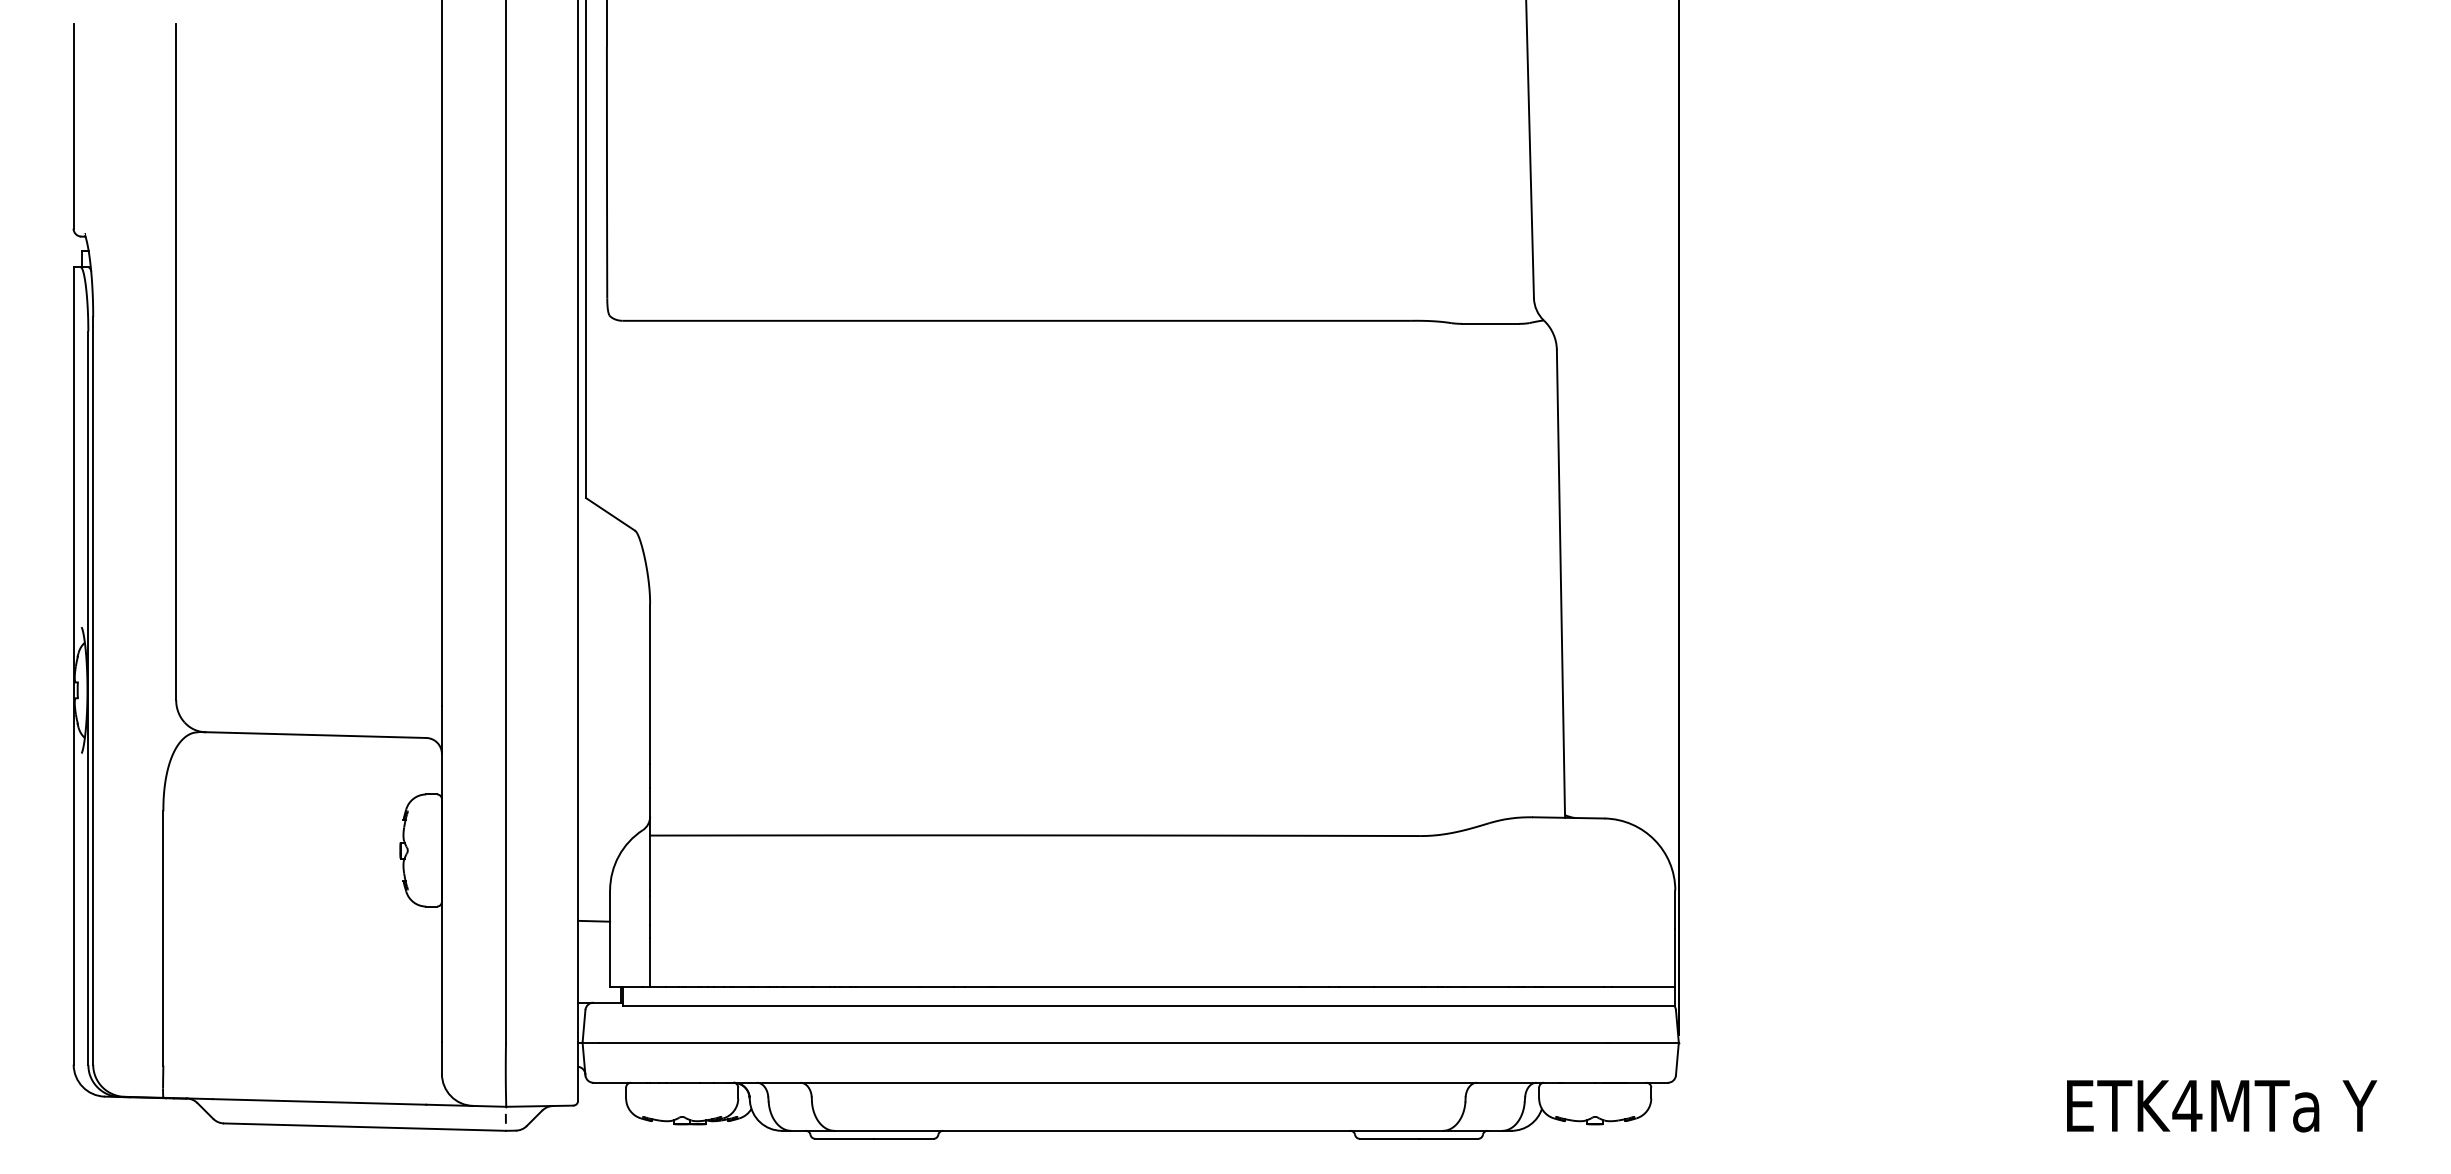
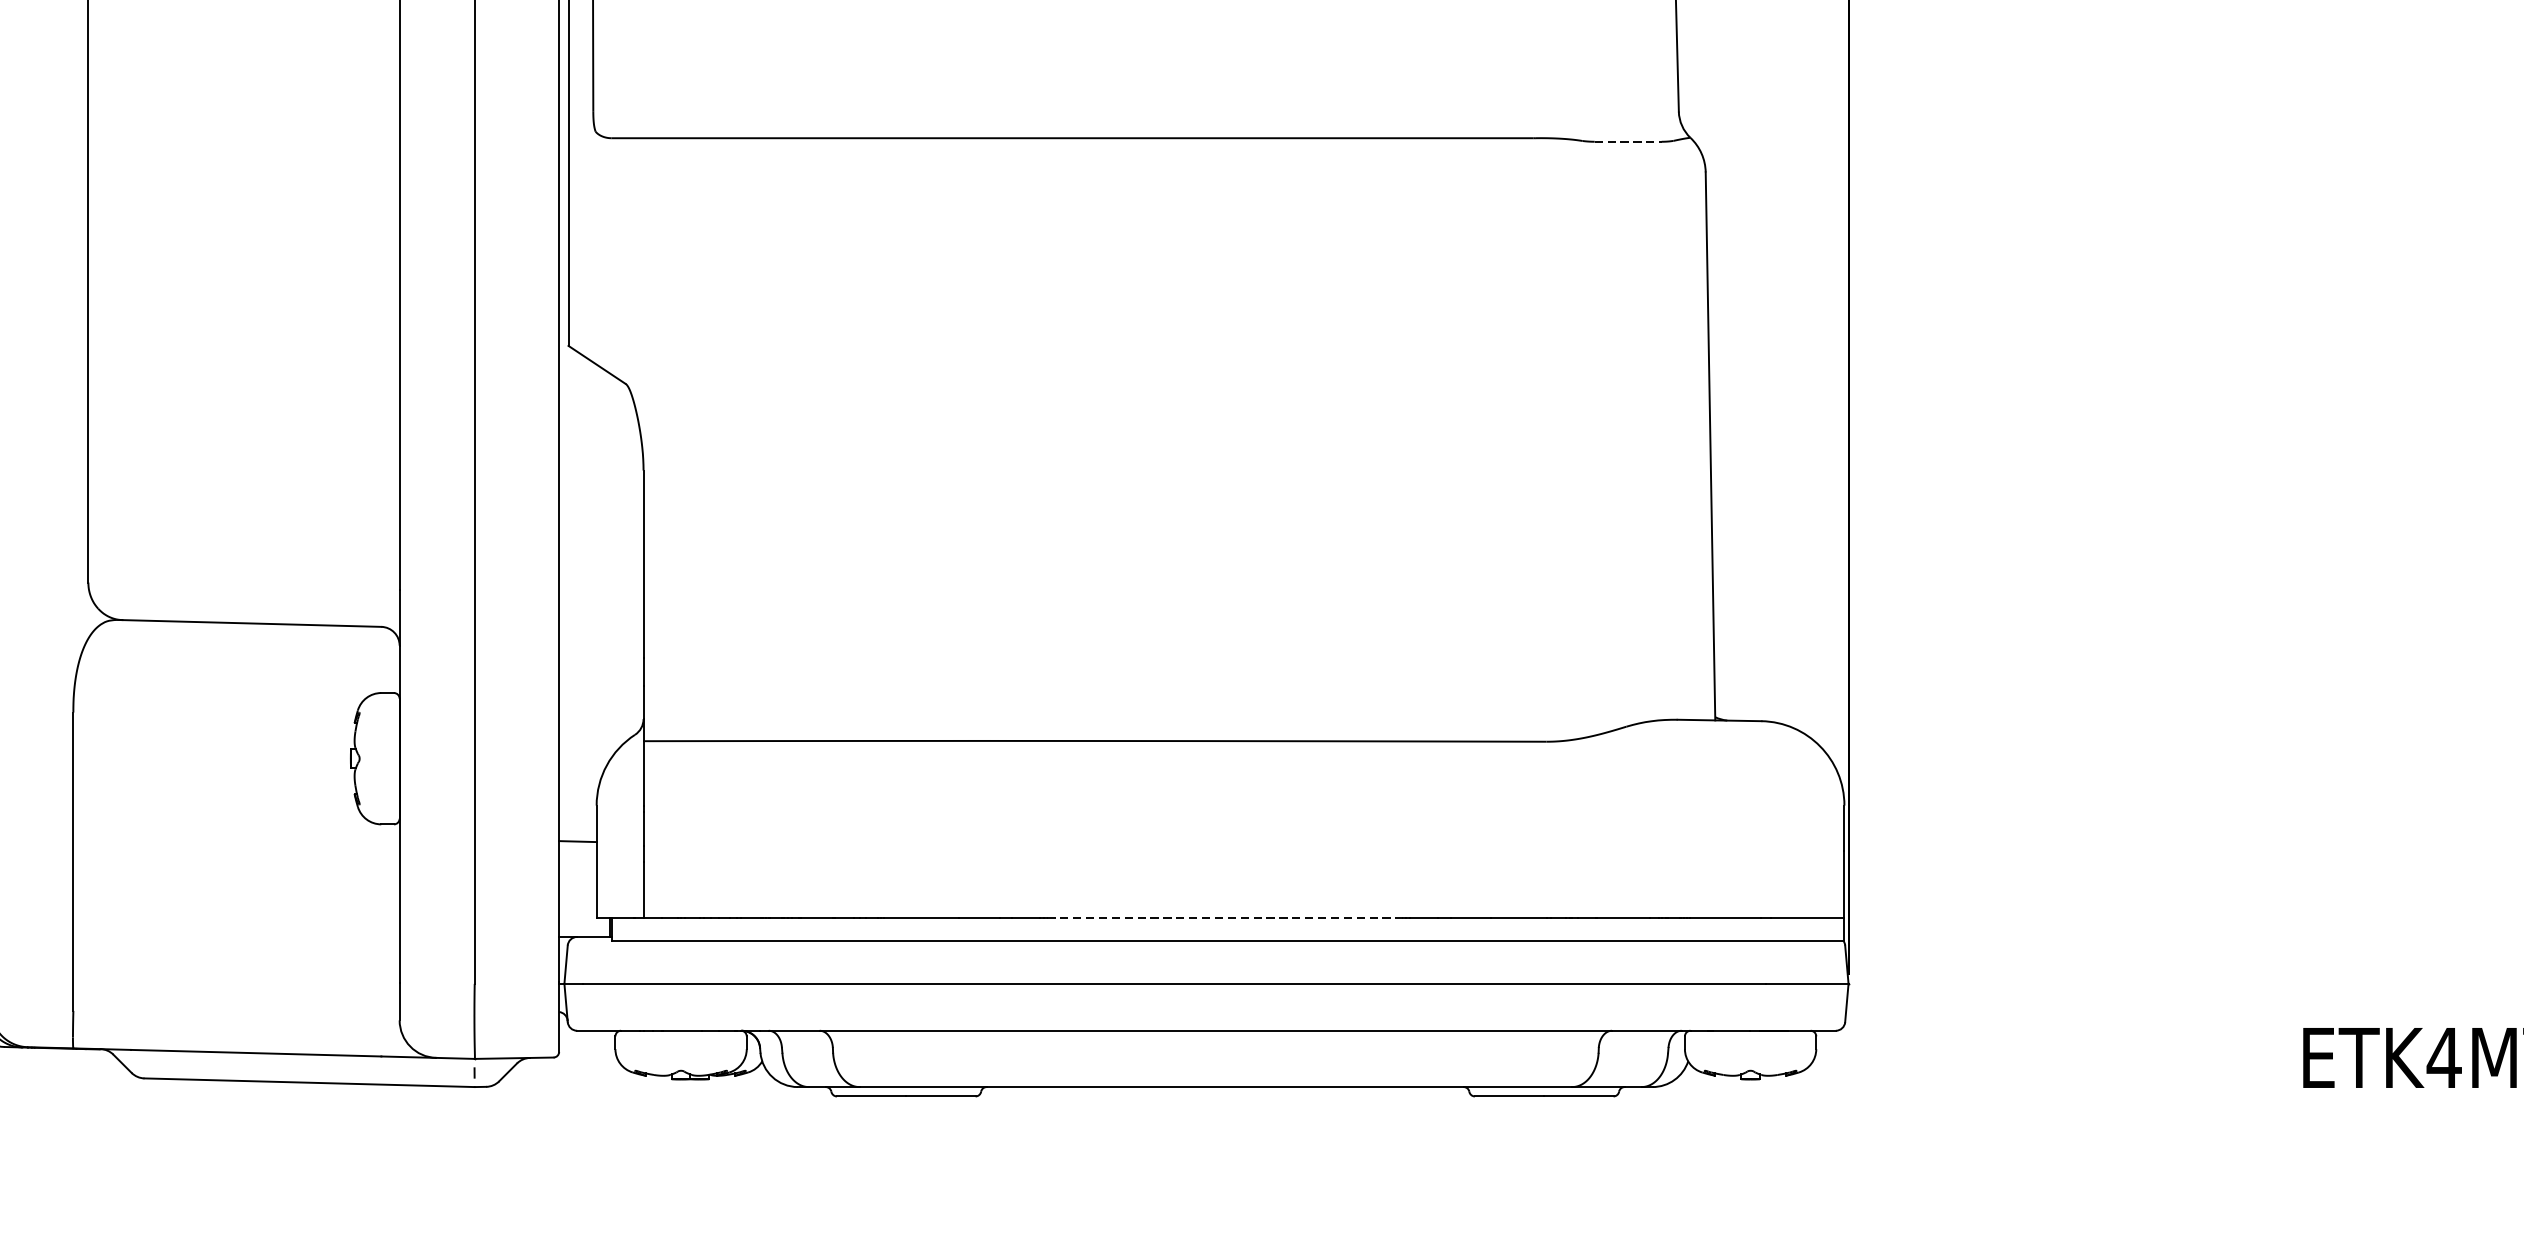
line: (1490, 323) -> (1627, 141), solid -> dashed
line: (1146, 986) -> (1224, 917), solid -> dashed

